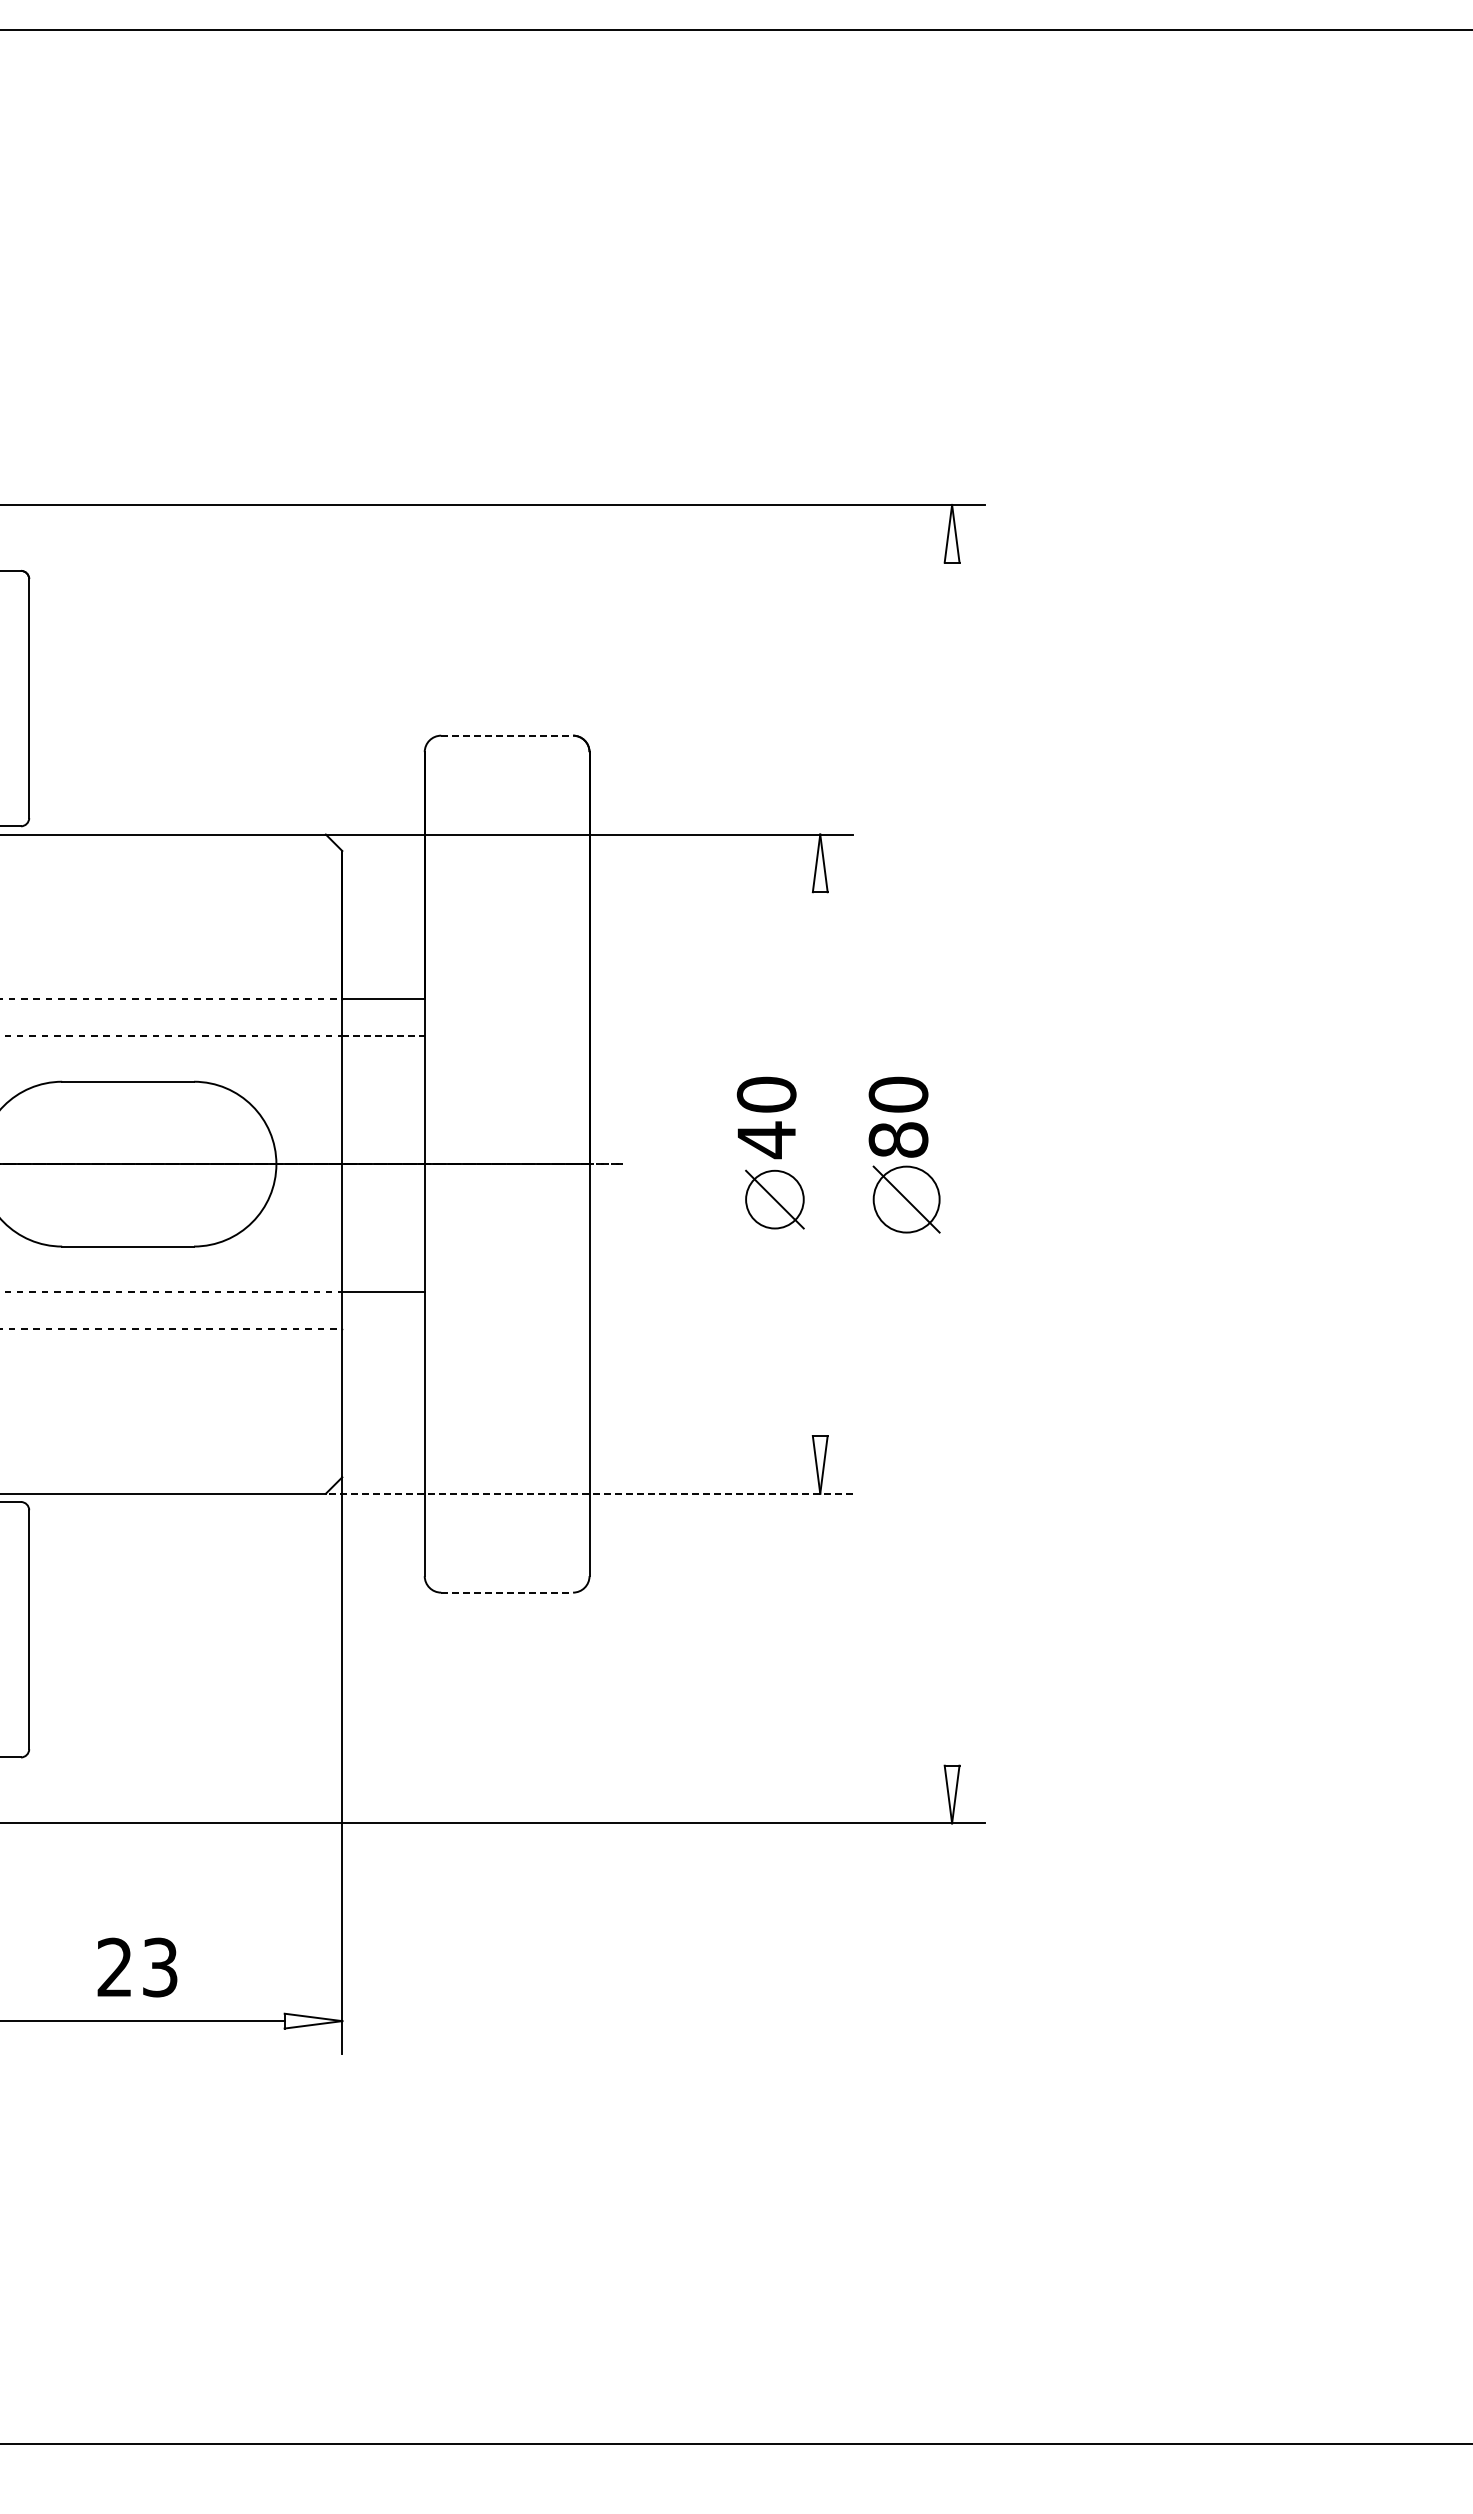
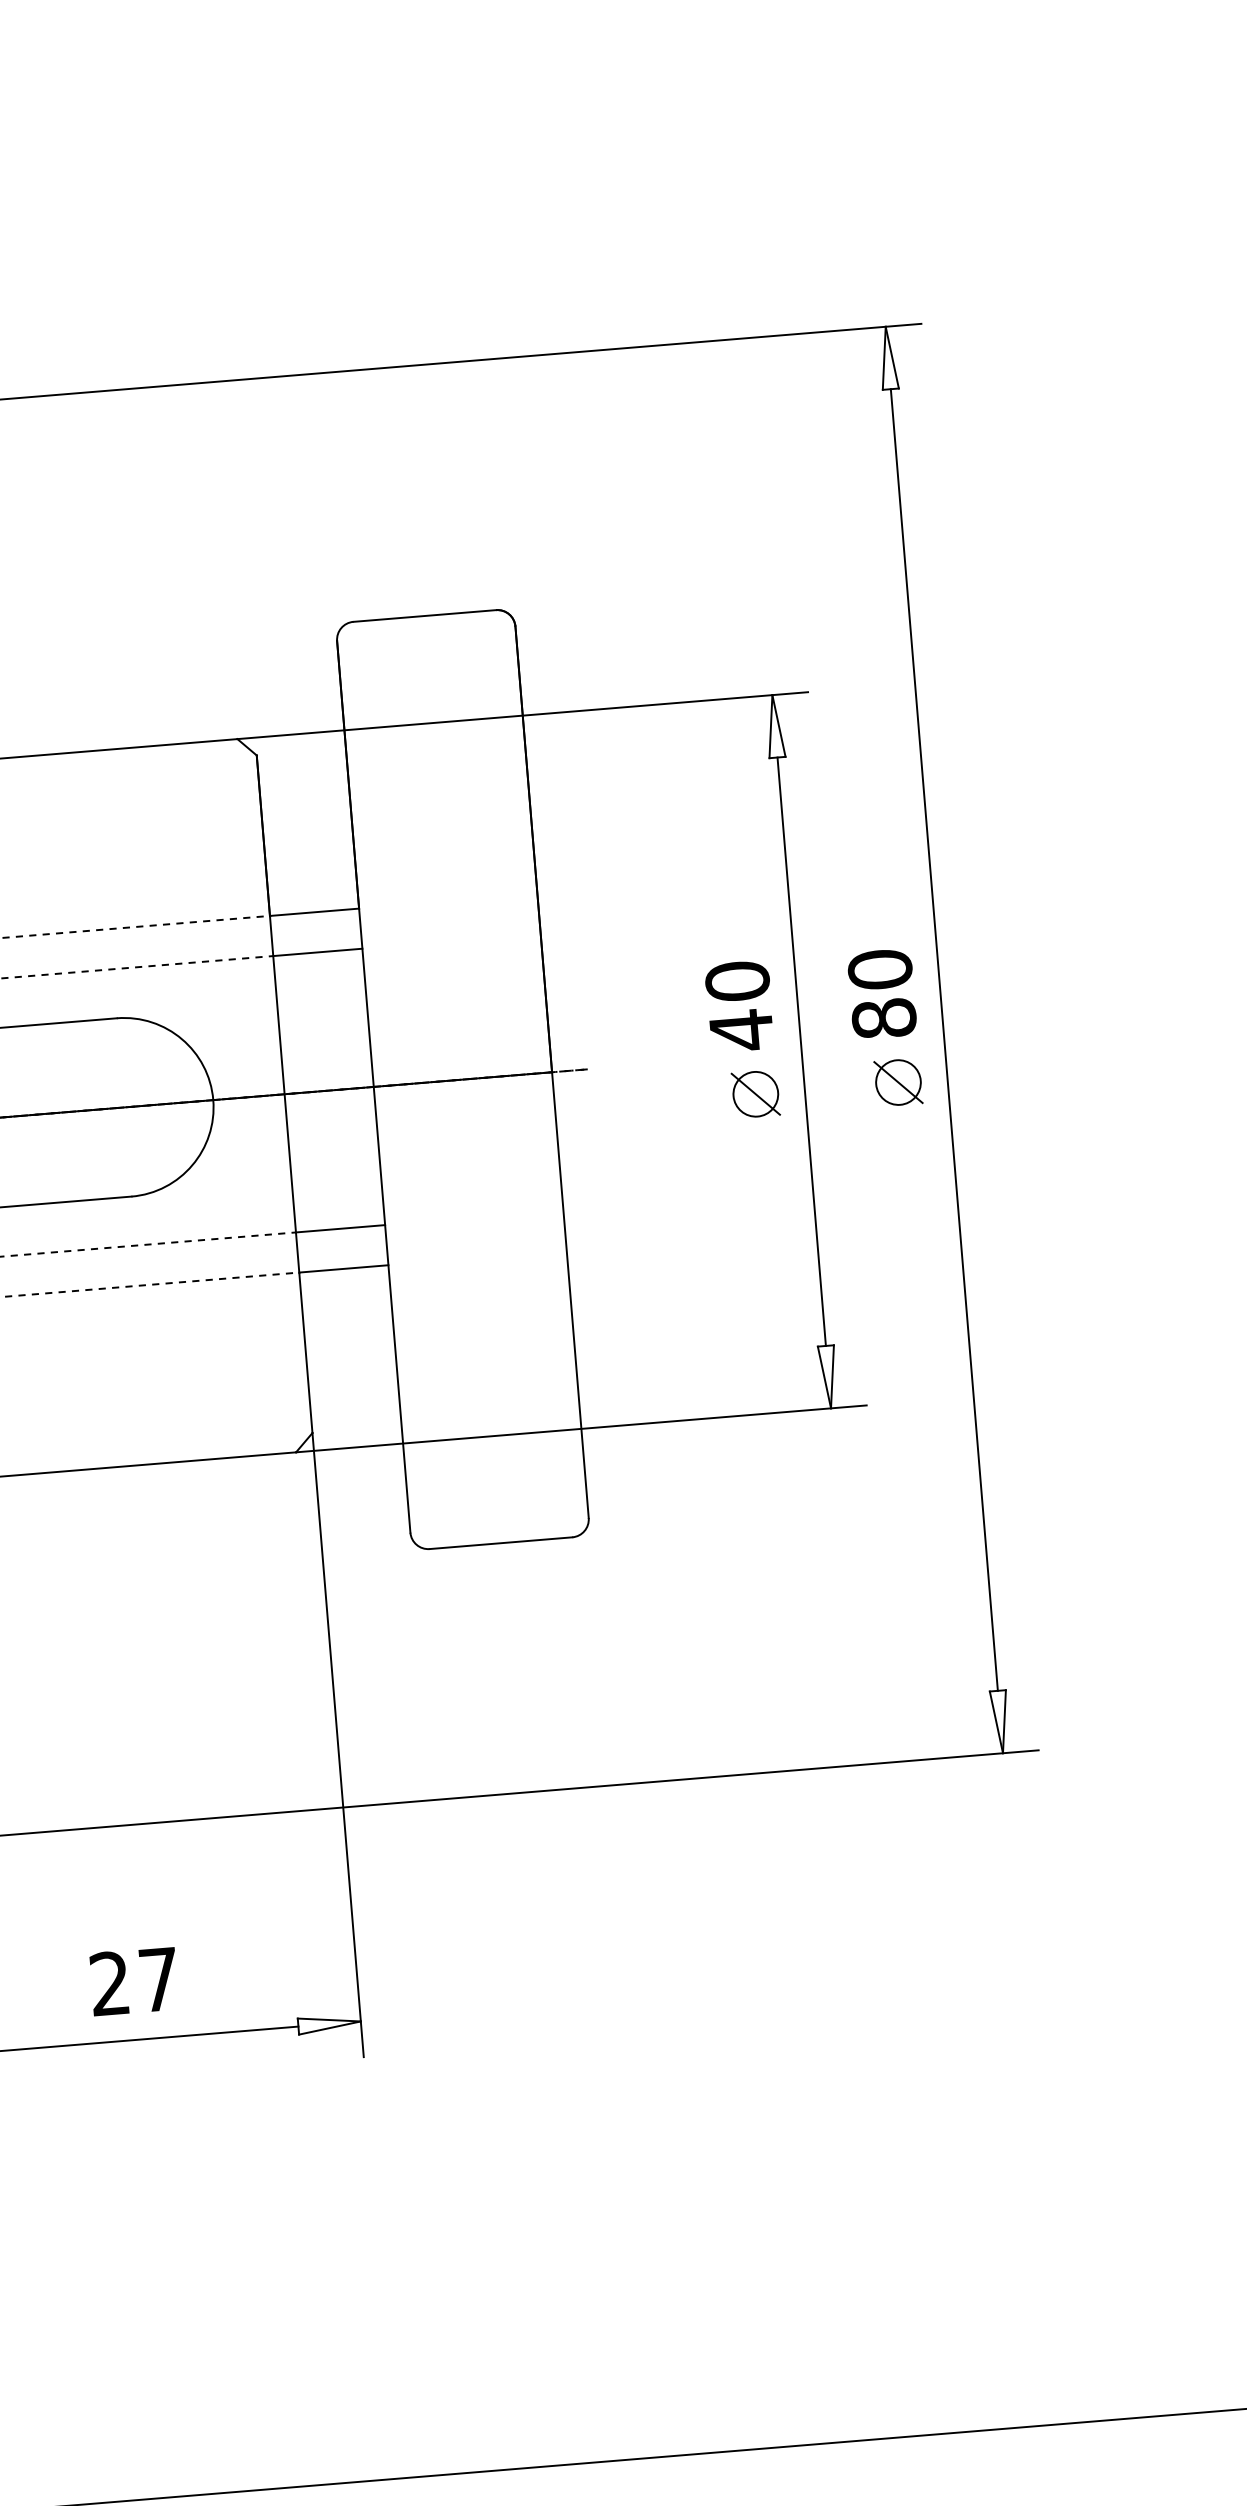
line: (507, 735) -> (425, 615), dashed -> solid
line: (384, 1036) -> (318, 952), dashed -> solid
line: (952, 1163) -> (944, 1039), added
line: (820, 1164) -> (801, 1052), added
part: (774, 1199) -> (755, 1094), size x0.71
part: (906, 1199) -> (898, 1082), size x0.62
line: (383, 1328) -> (343, 1268), added
line: (589, 1493) -> (581, 1428), dashed -> solid
line: (507, 1592) -> (501, 1543), dashed -> solid
text: (160, 1967) -> (159, 1979), 23 -> 27

